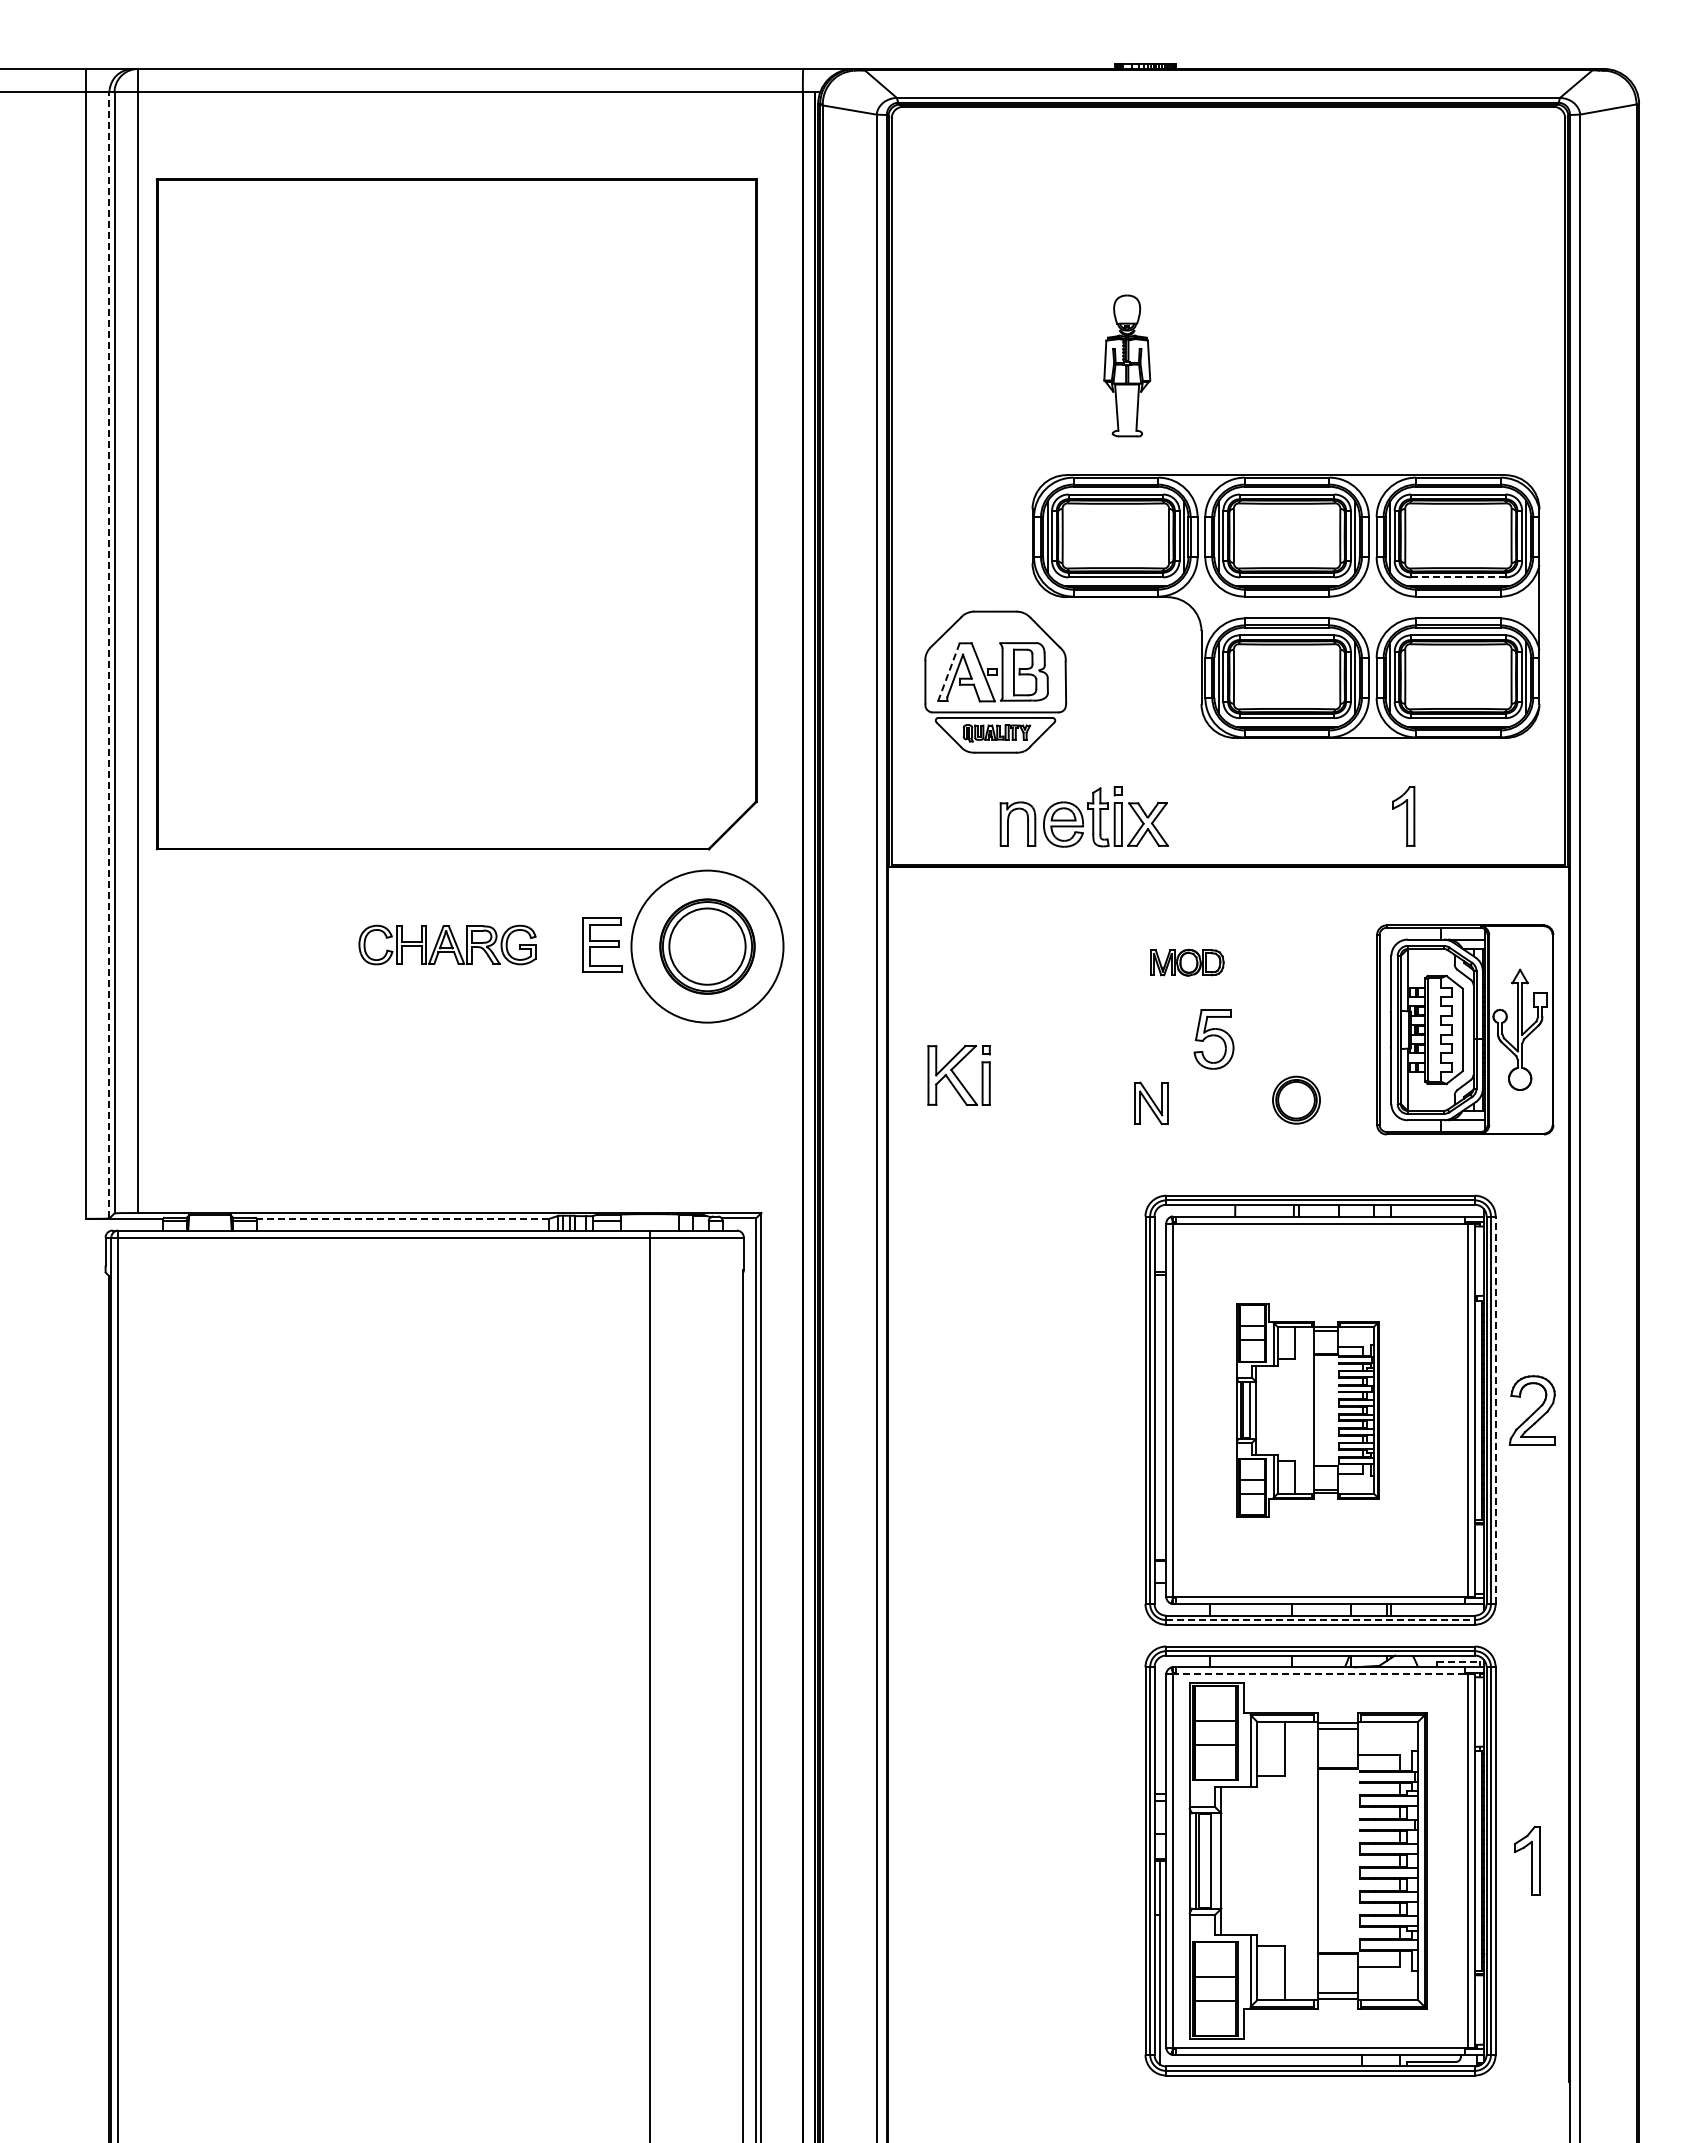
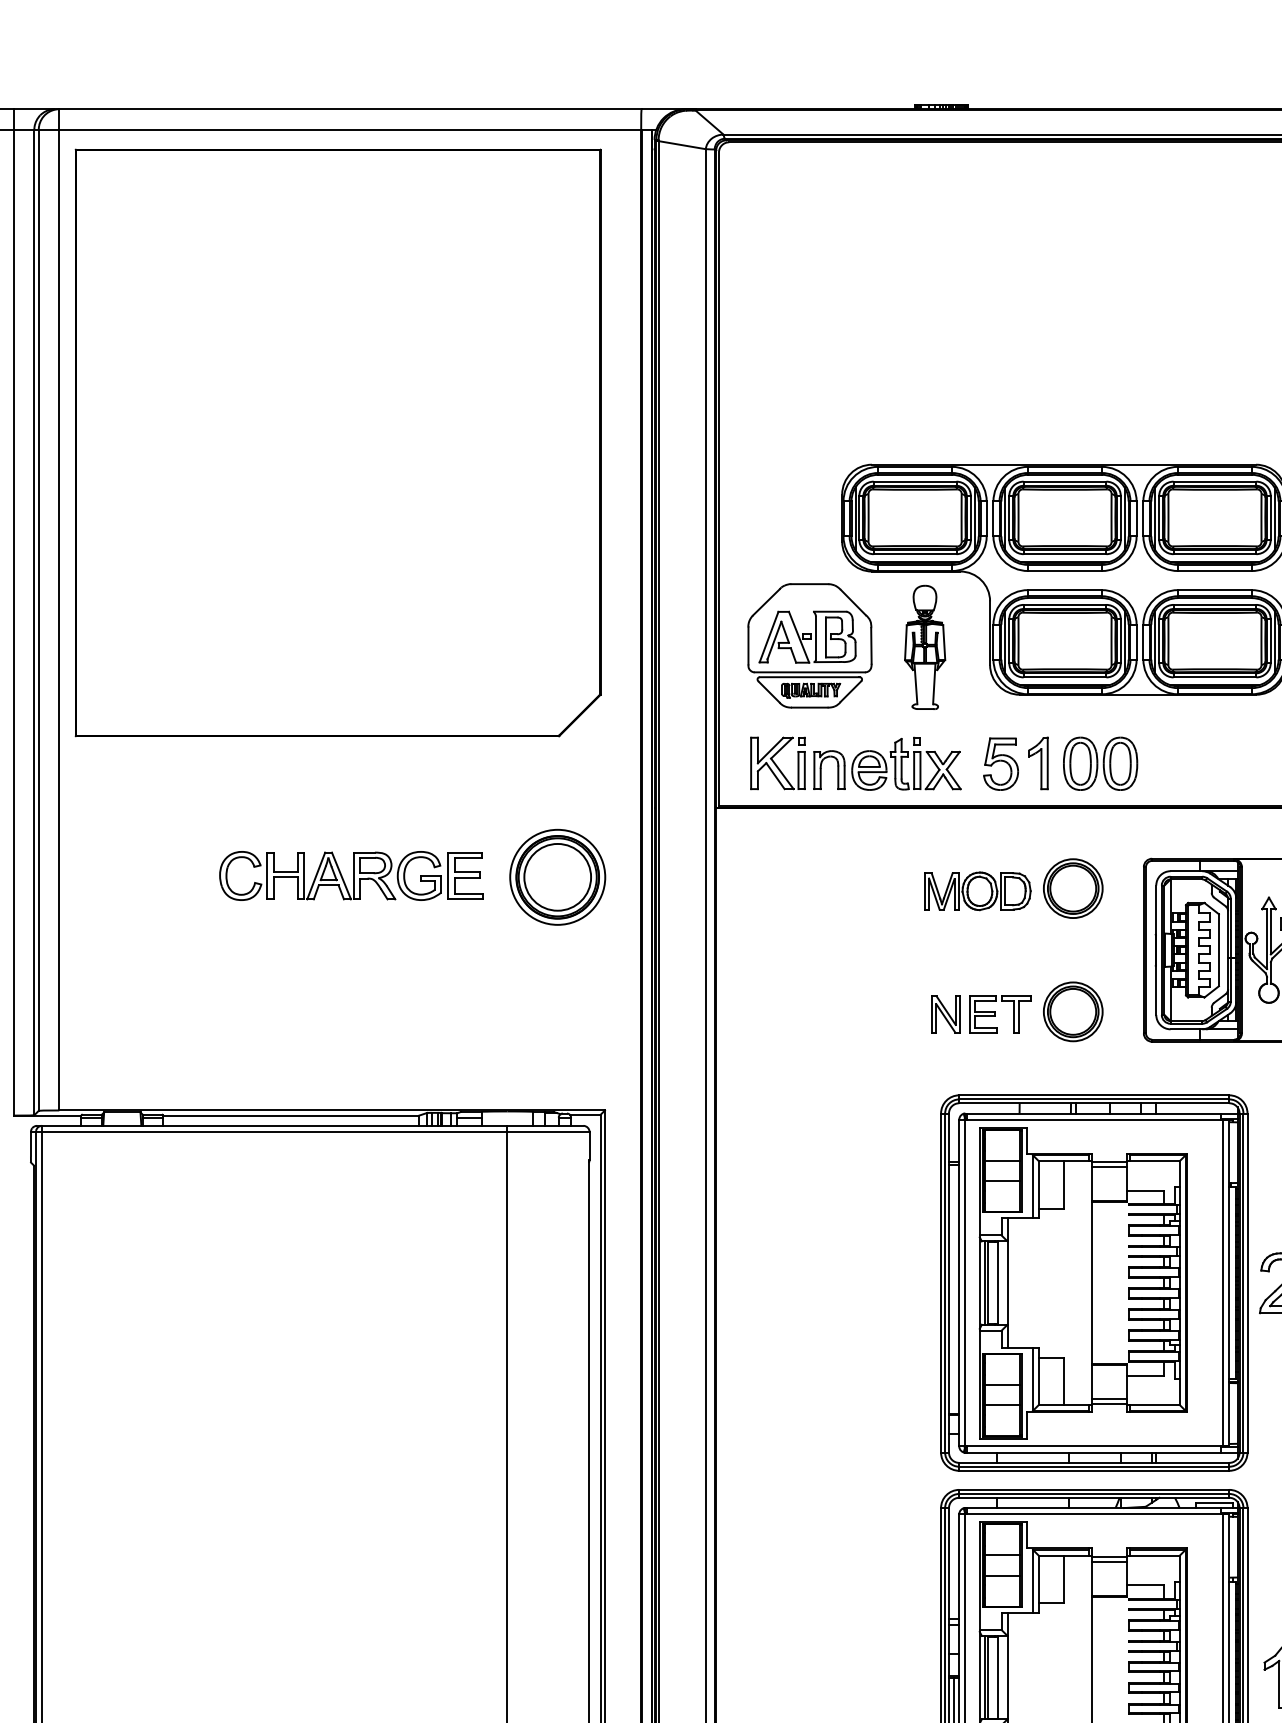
part: (1127, 365) -> (925, 647), moved
part: (456, 514) -> (338, 443), moved
line: (1457, 577) -> (1214, 554), dashed -> solid
line: (109, 654) -> (34, 621), dashed -> solid
line: (948, 672) -> (768, 637), dashed -> solid
part: (1327, 816) -> (1100, 763), added
part: (1403, 816) -> (1038, 763), moved
part: (447, 944) -> (330, 875), size x1.43
circle: (707, 946) -> (557, 877), size x0.71
part: (1296, 959) -> (1073, 888), added
part: (1187, 962) -> (977, 891), size x1.67
part: (1213, 1039) -> (1000, 764), moved
part: (958, 1075) -> (777, 763), moved
part: (1296, 1099) -> (1073, 1011), size x1.43
part: (1212, 1103) -> (999, 1014), added
line: (402, 1218) -> (290, 1115), dashed -> solid
part: (1307, 1410) -> (1082, 1283), size x1.67
line: (1495, 1410) -> (1247, 1283), dashed -> solid
line: (1321, 1620) -> (1095, 1467), dashed -> solid
line: (1458, 1661) -> (1215, 1502), dashed -> solid
line: (1320, 1674) -> (1094, 1514), dashed -> solid

